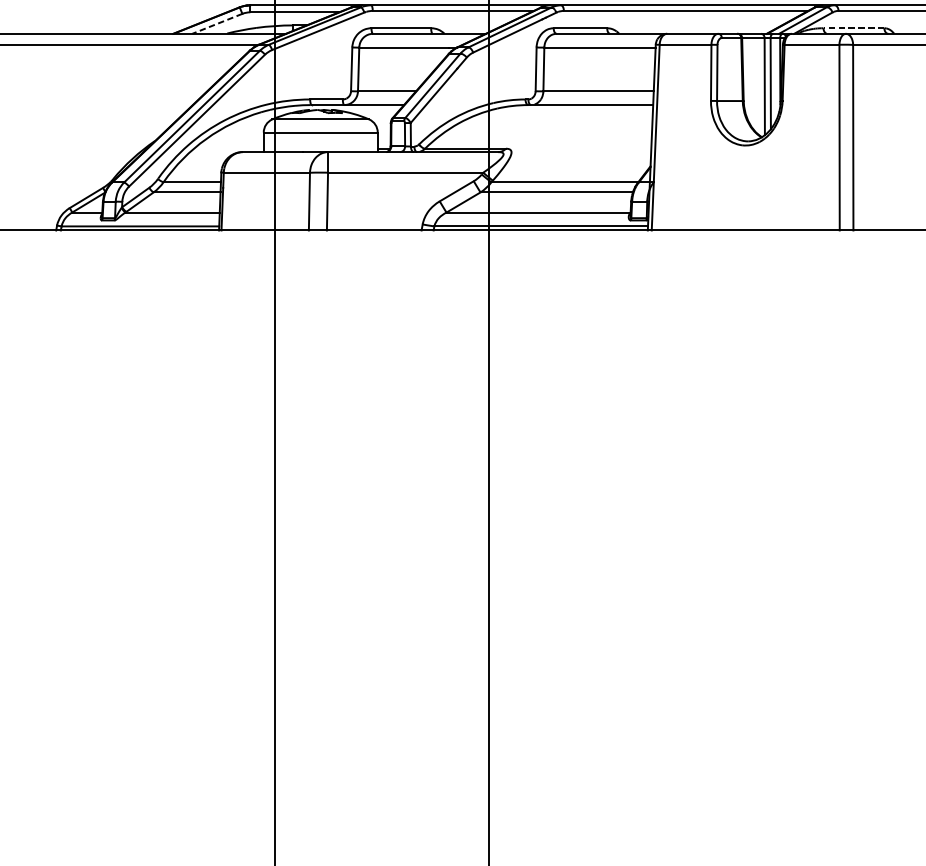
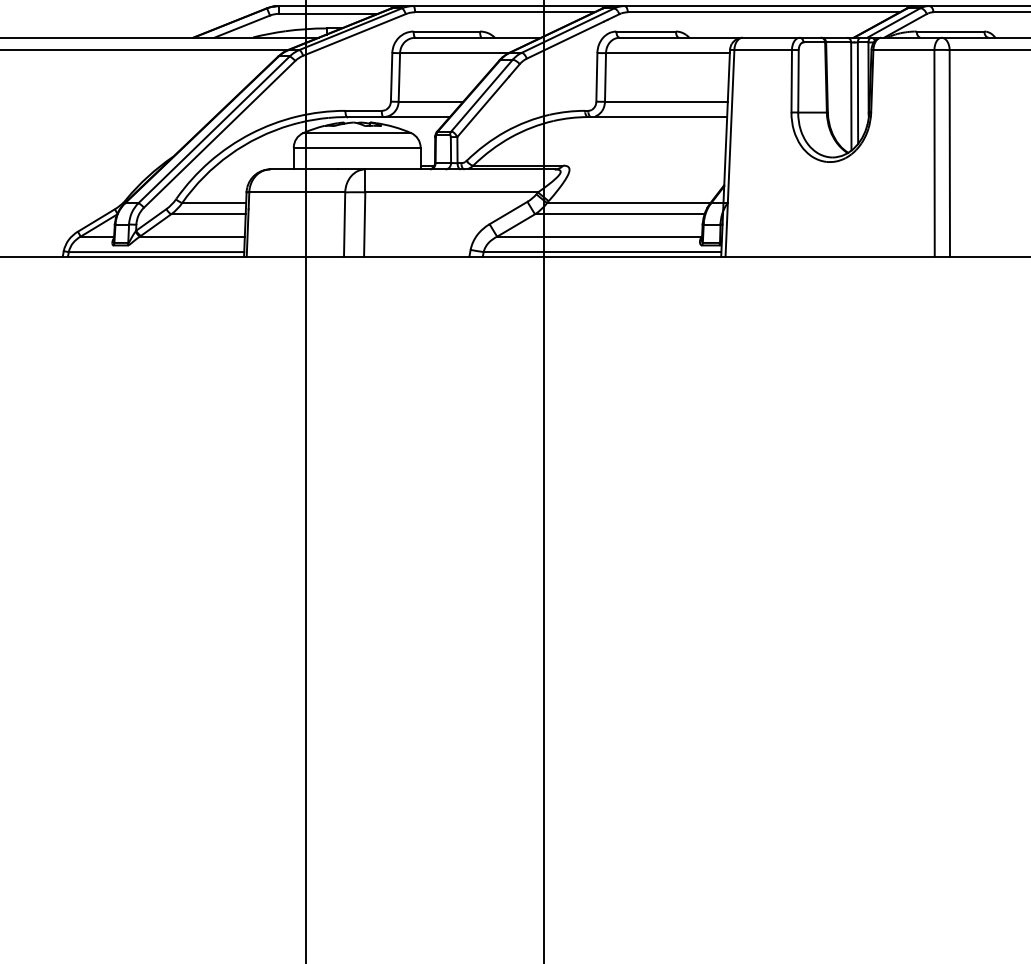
line: (217, 23) -> (242, 26), dashed -> solid
line: (853, 28) -> (950, 31), dashed -> solid

